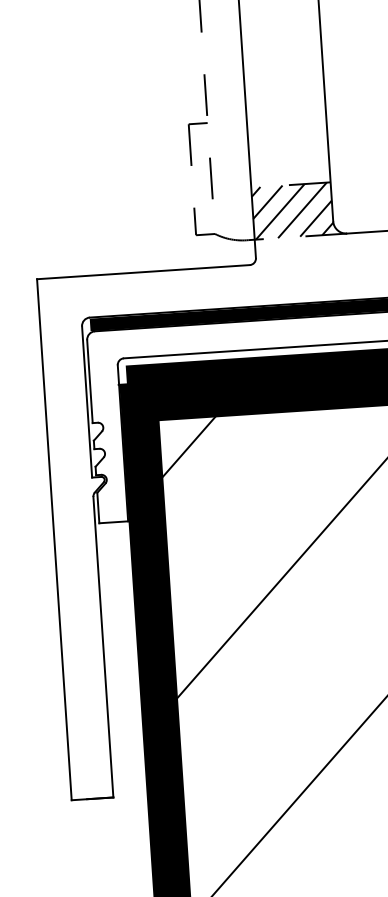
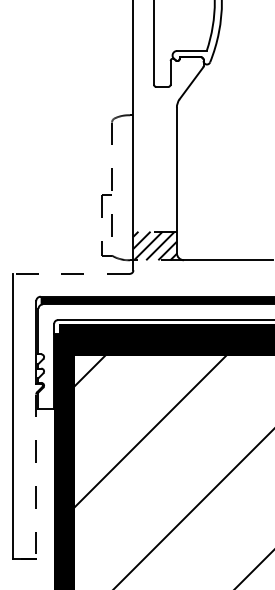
line: (143, 271) -> (71, 273), solid -> dashed
line: (104, 648) -> (36, 477), solid -> dashed

